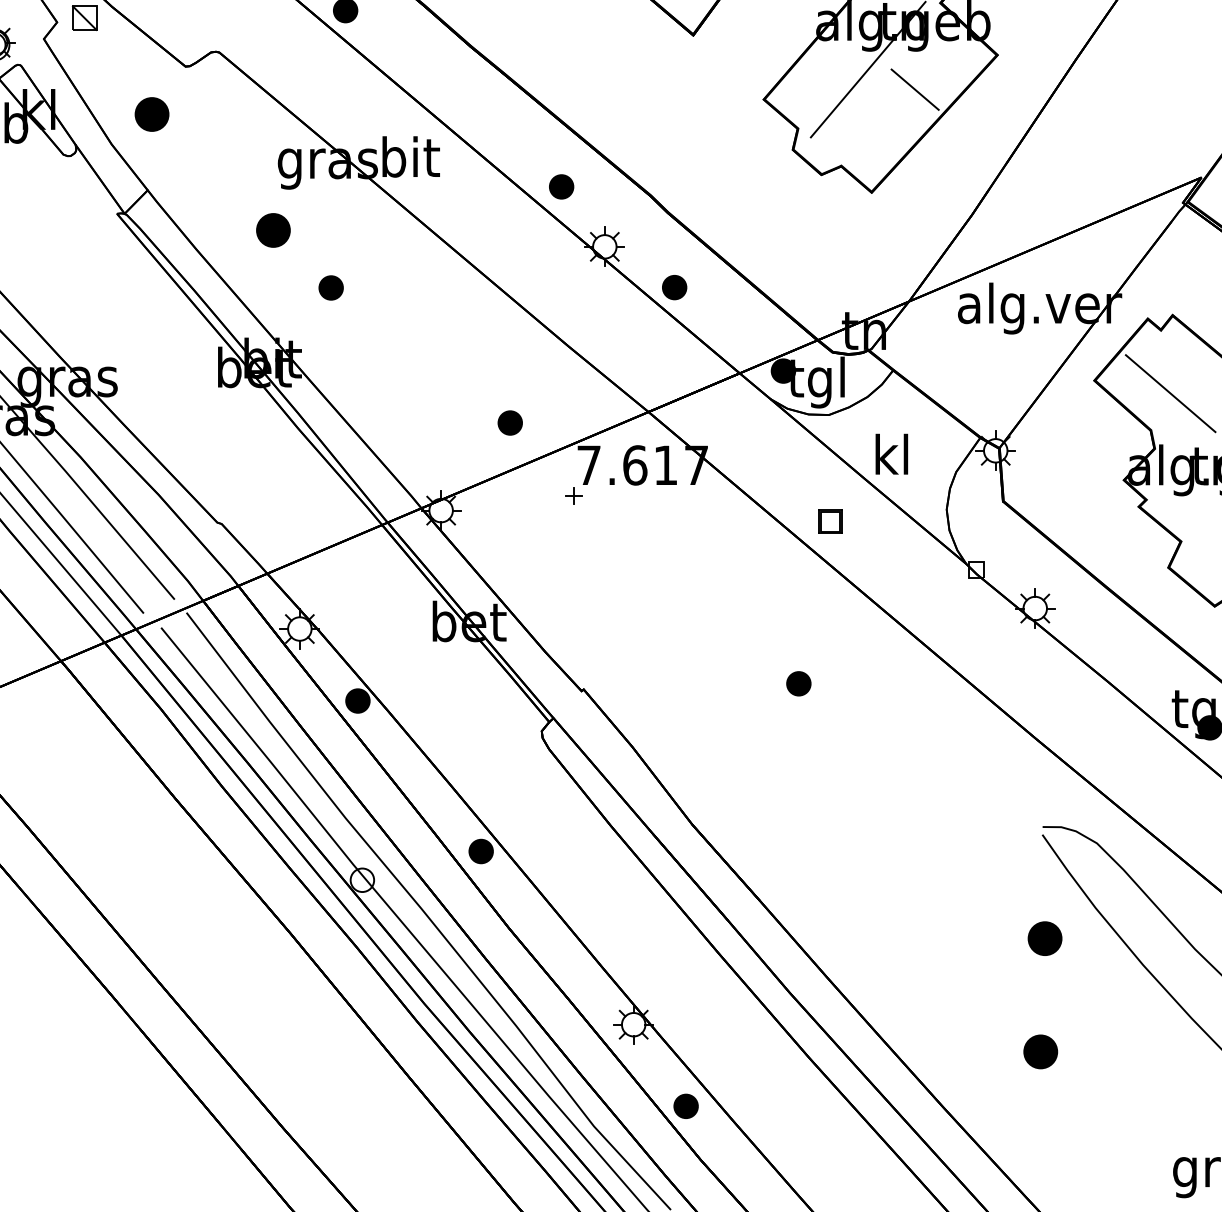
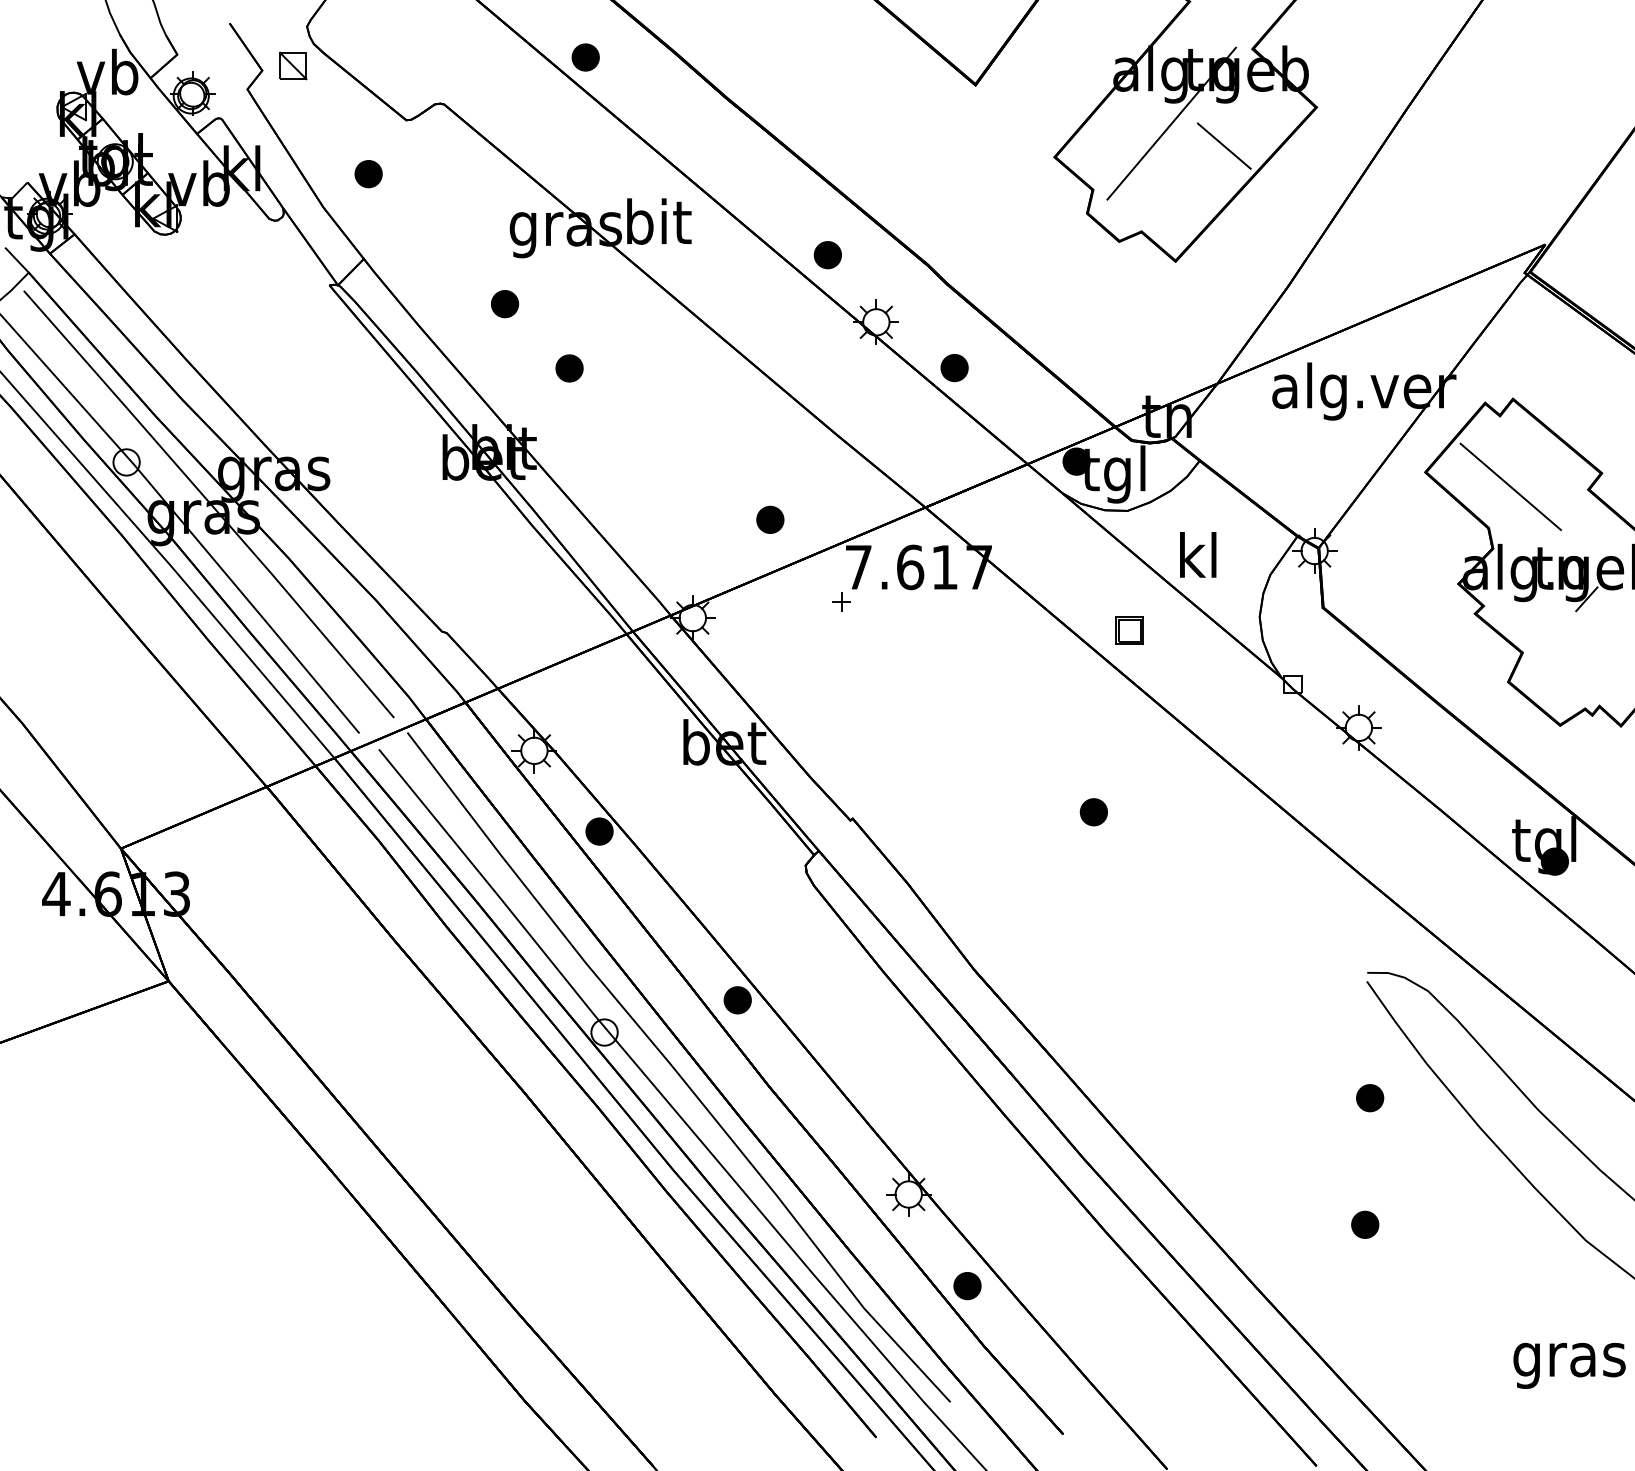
part: (151, 114) -> (368, 174), size x0.71
part: (274, 230) -> (505, 304), size x0.71
part: (1045, 939) -> (1370, 1098), size x0.71
part: (1041, 1051) -> (1365, 1224), size x0.71

